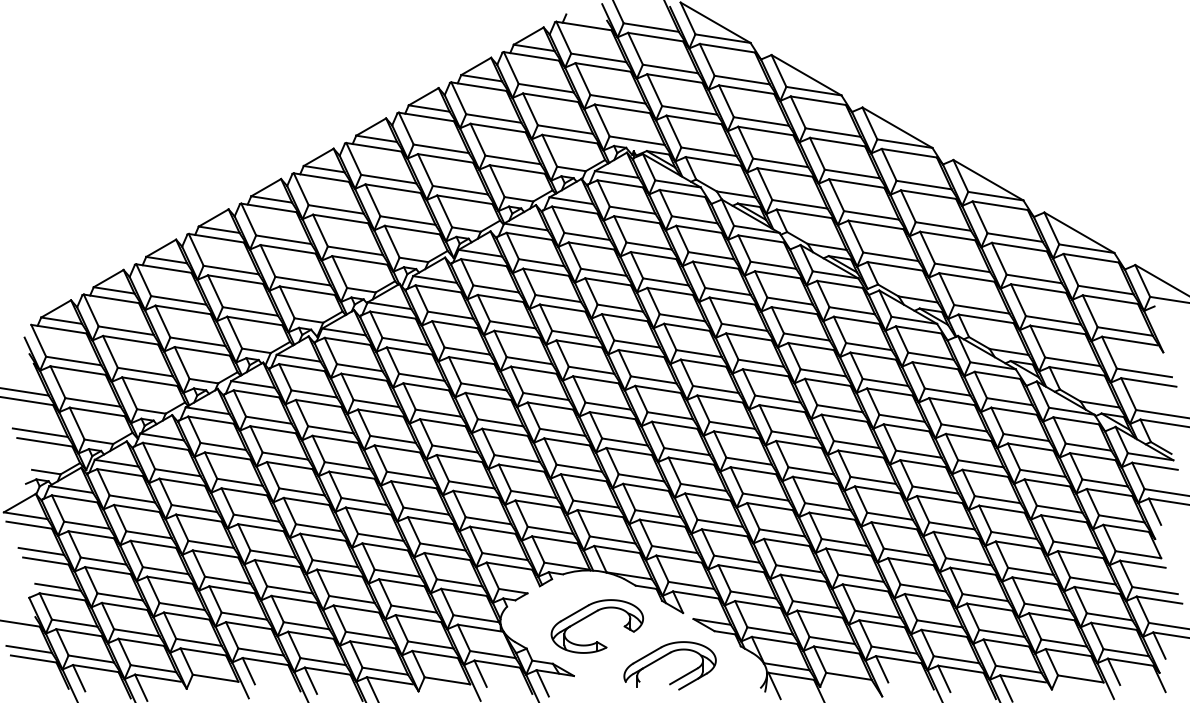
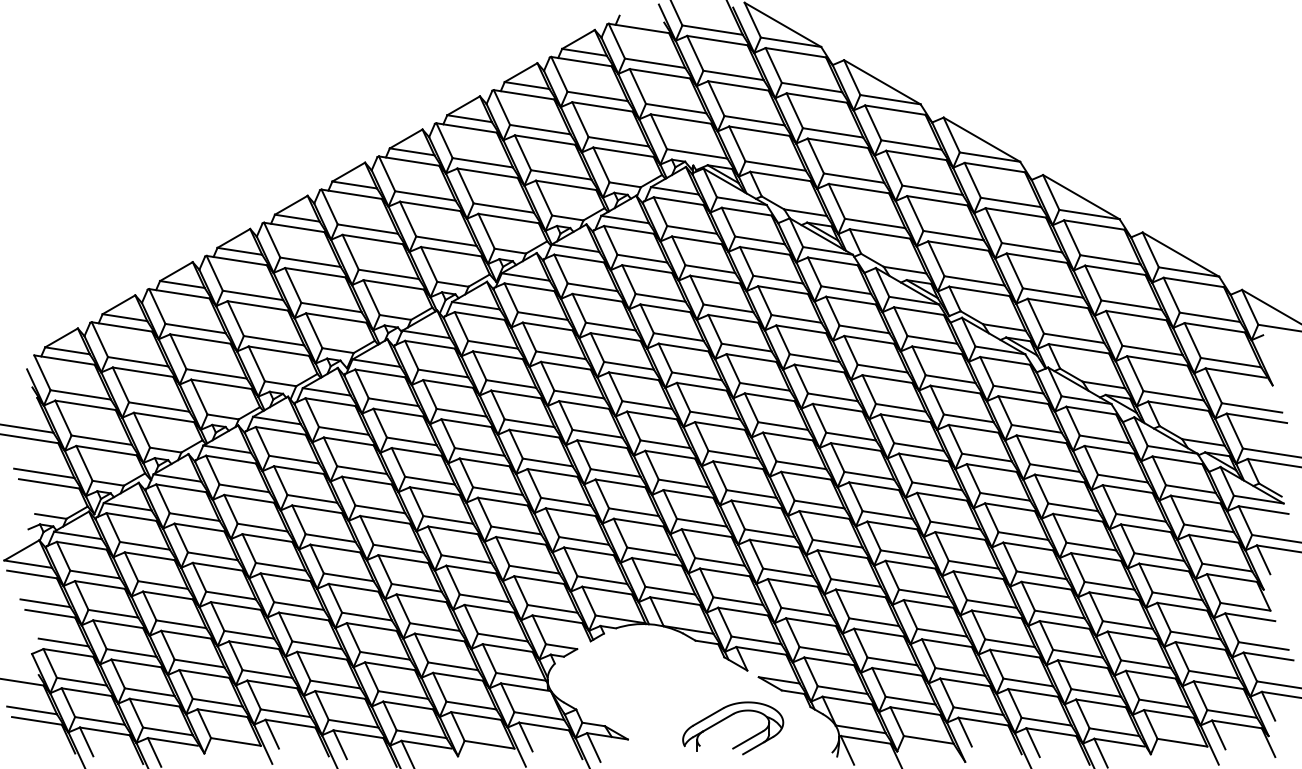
part: (590, 615) -> (646, 673), removed

